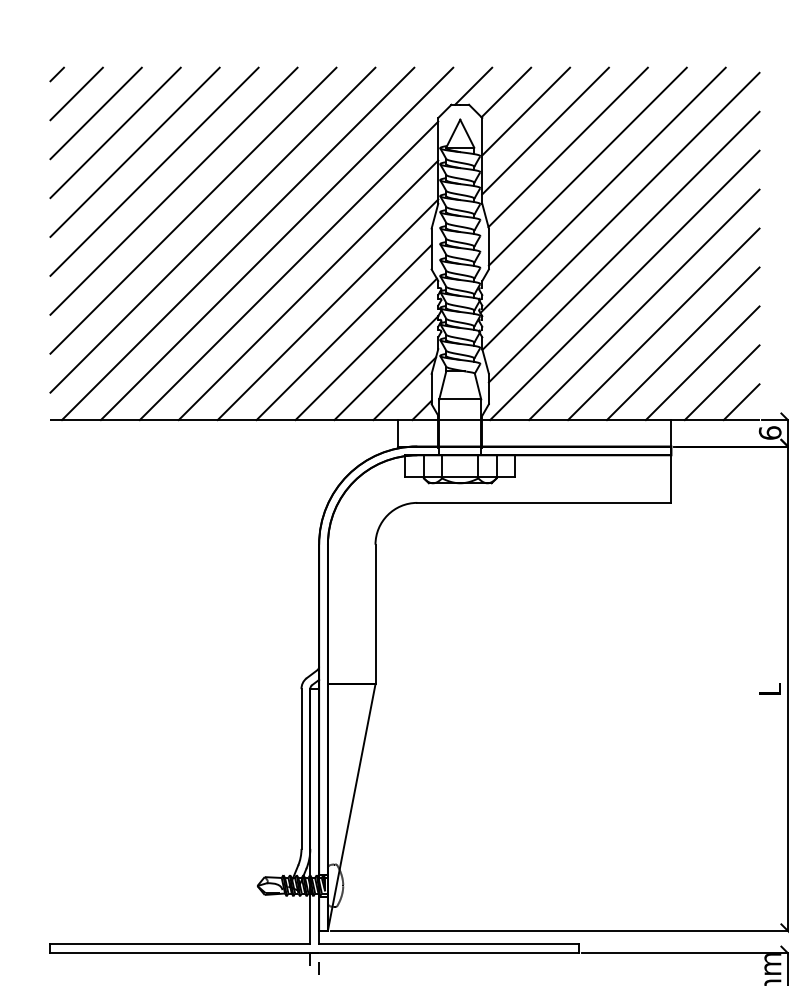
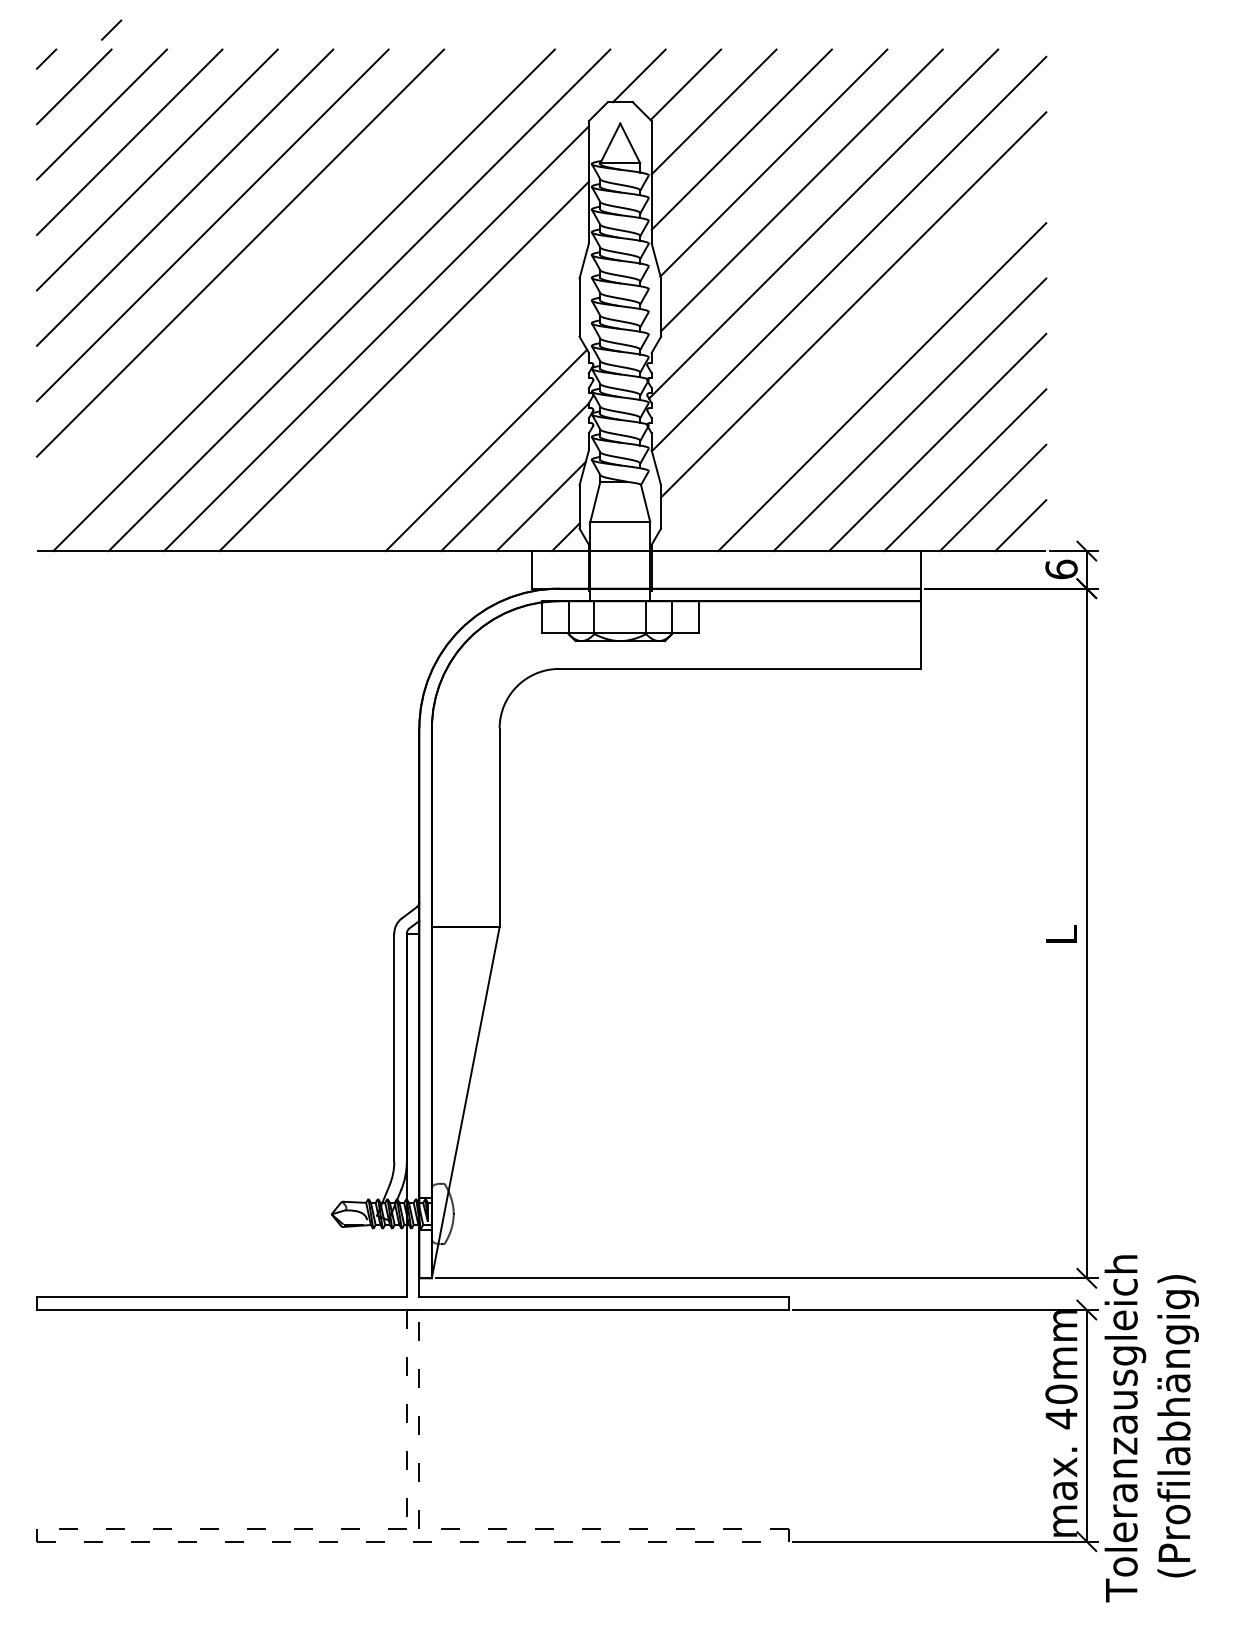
line: (102, 53) -> (111, 29), added
line: (212, 229) -> (267, 280), removed
line: (624, 285) -> (854, 359), removed
line: (327, 310) -> (431, 394), removed
line: (343, 332) -> (454, 426), removed

